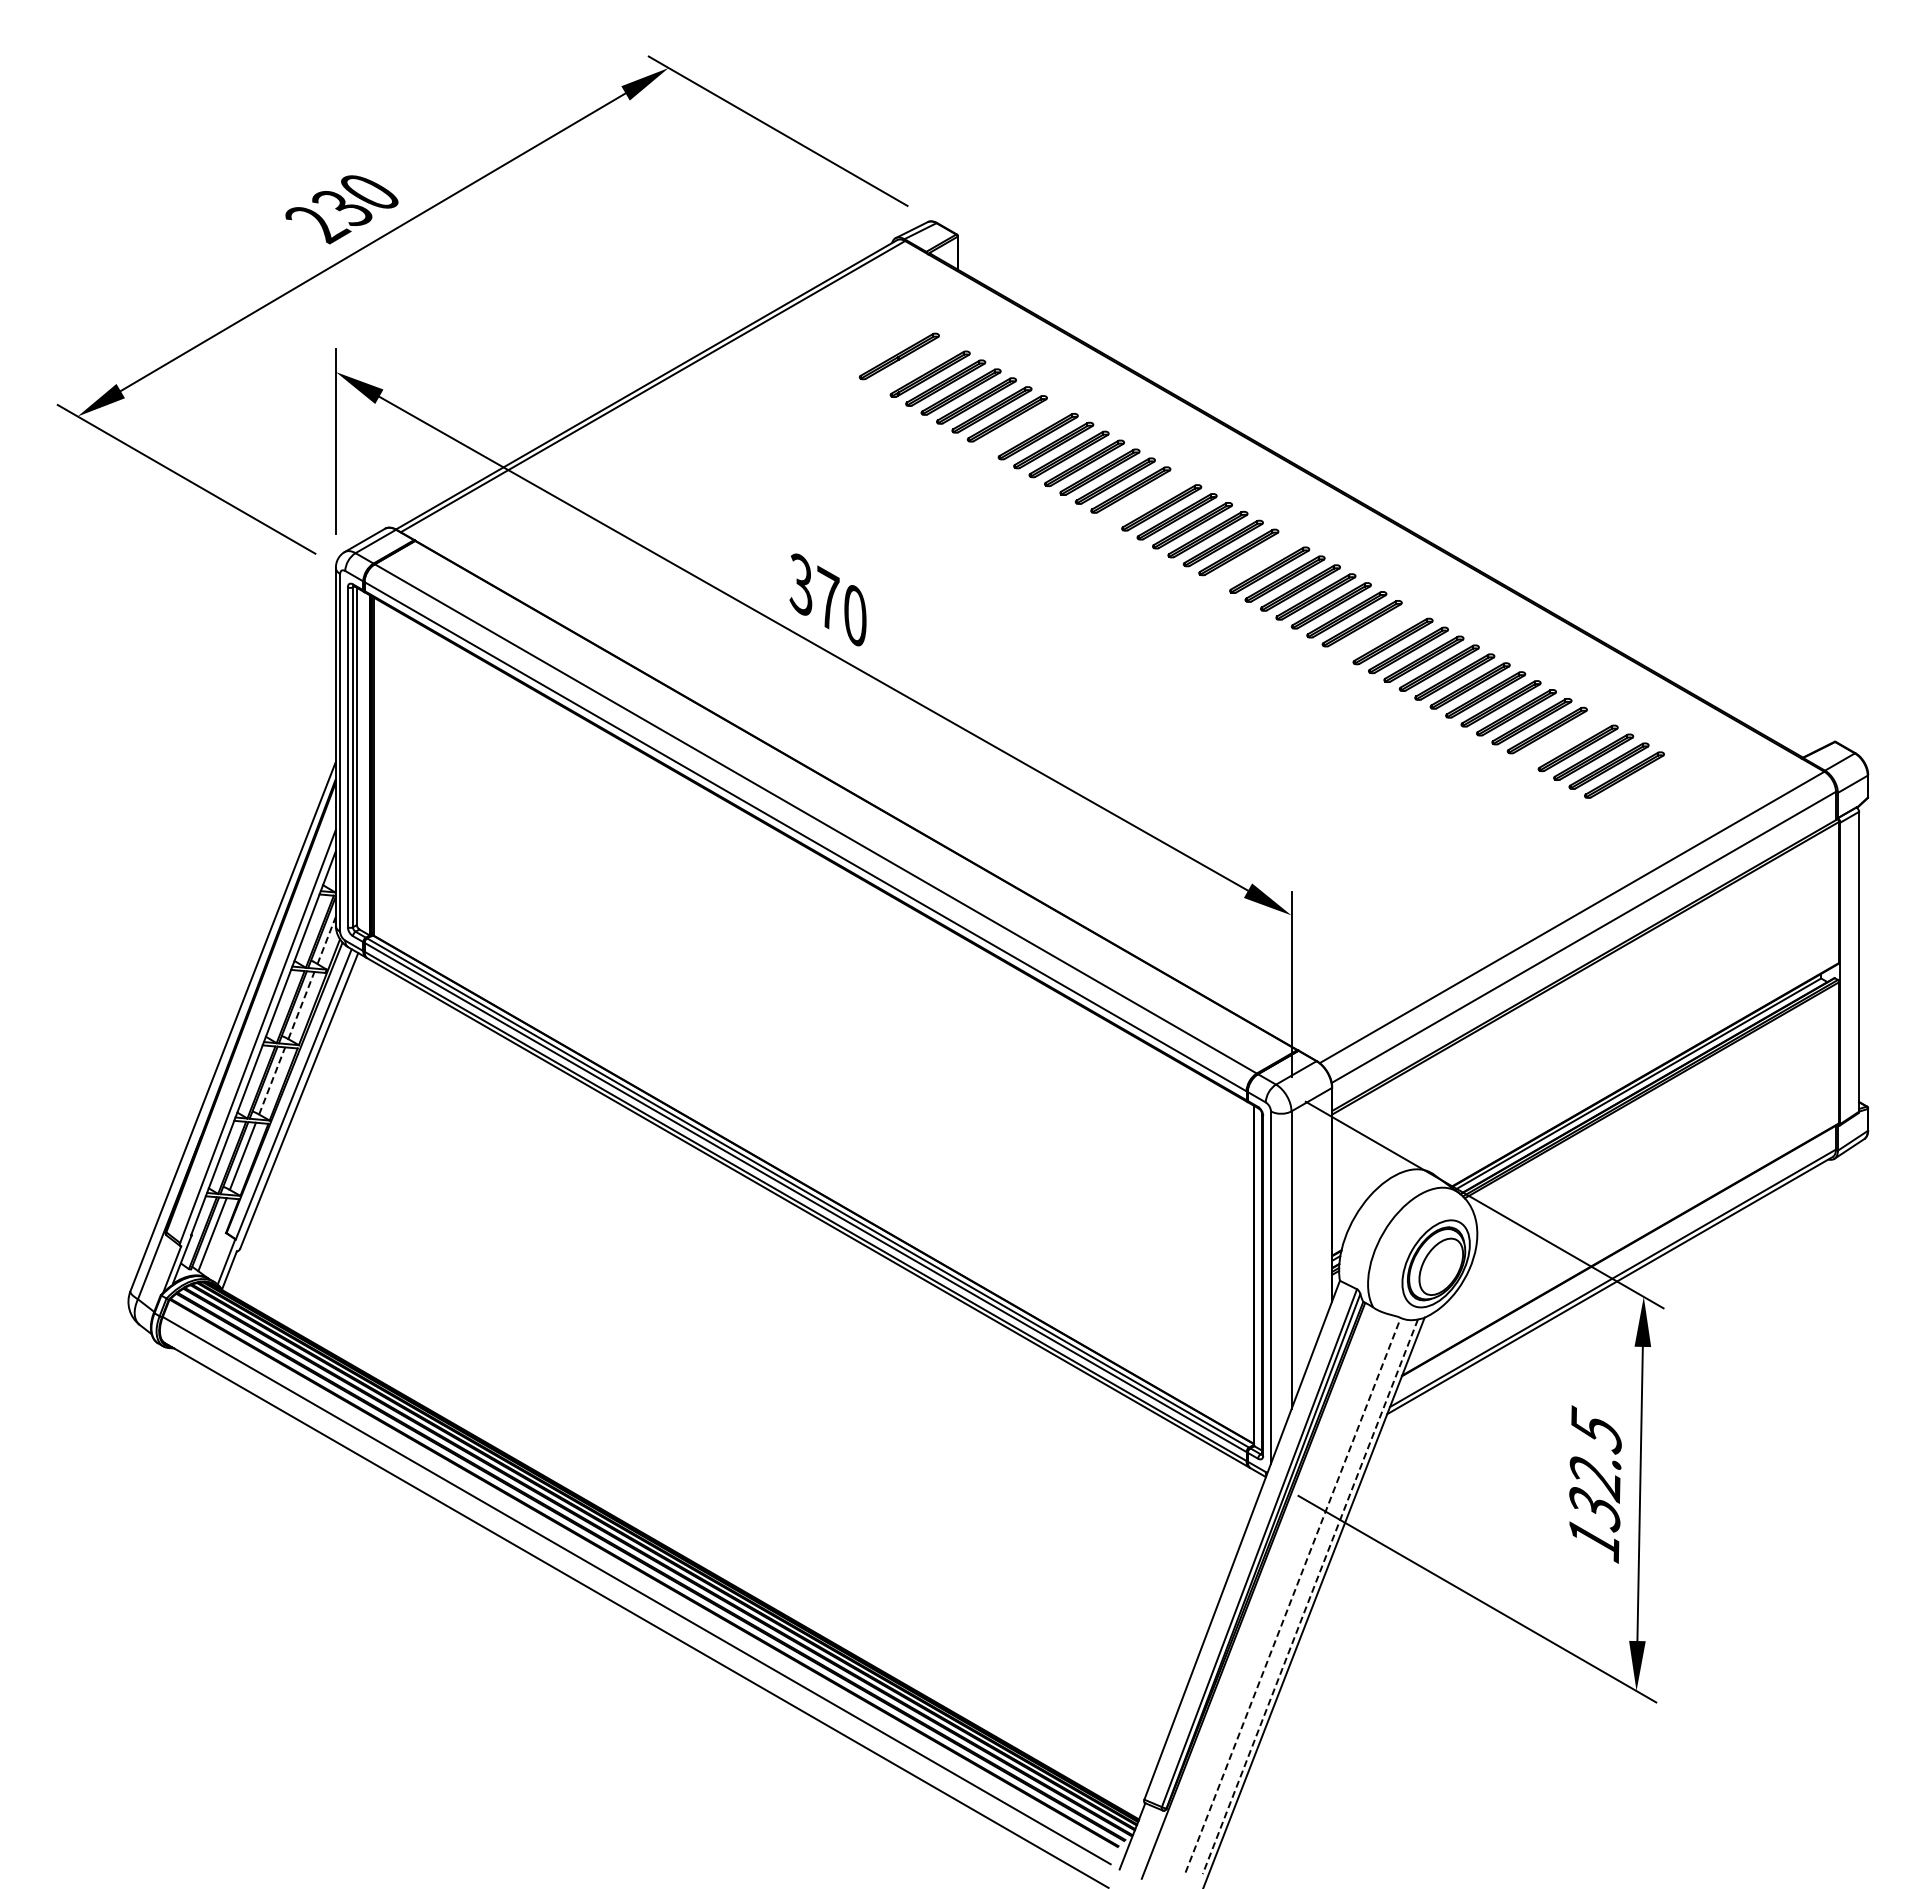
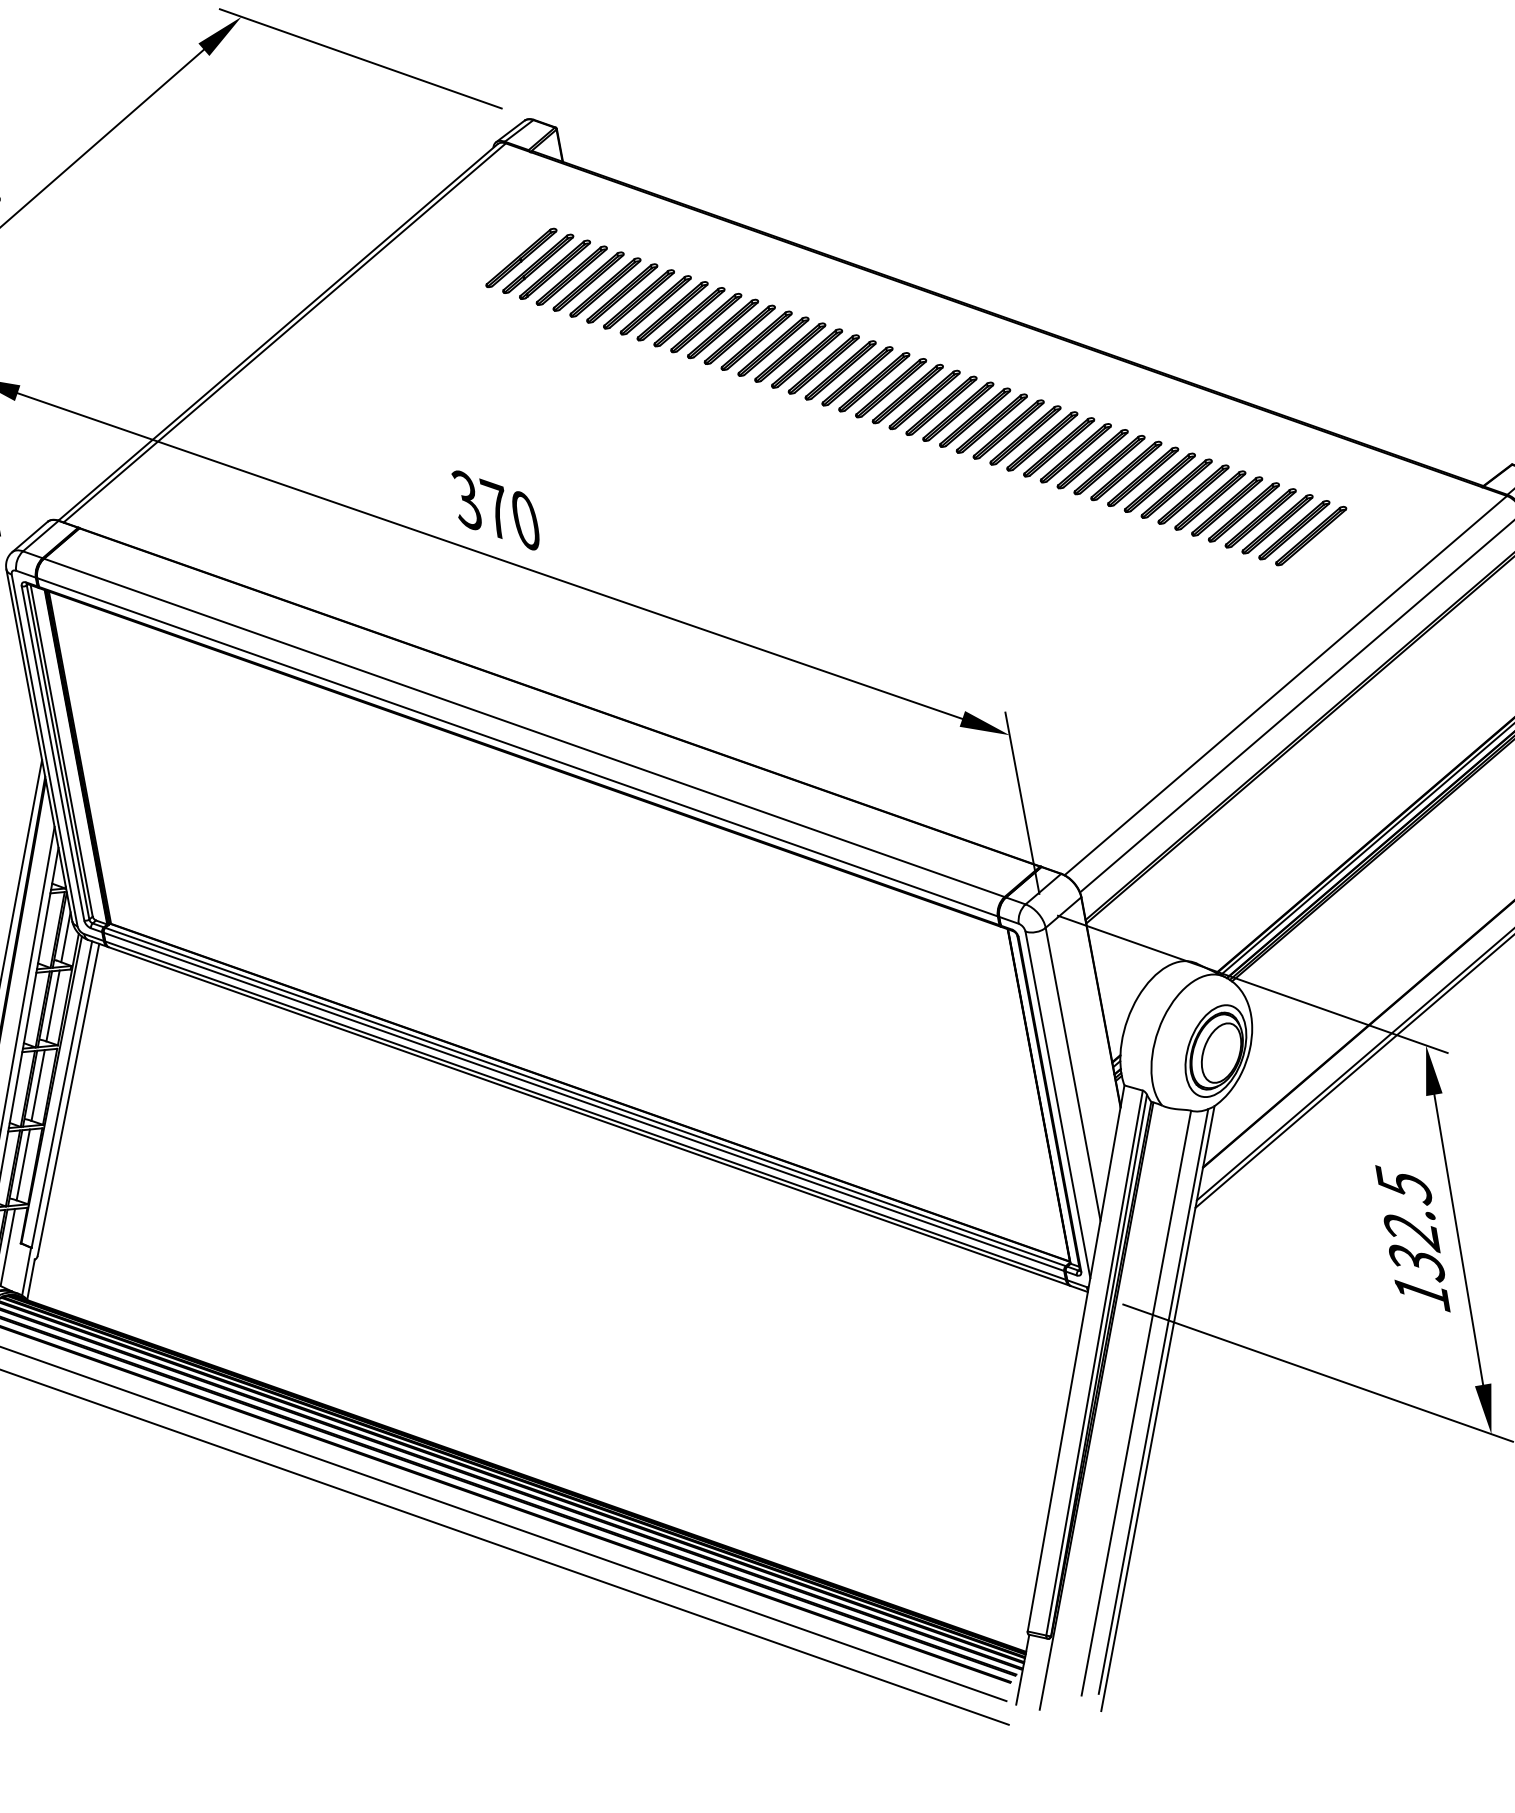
part: (914, 365) -> (537, 264), added
part: (1022, 427) -> (655, 305), added
part: (1145, 498) -> (789, 352), added
part: (1253, 560) -> (907, 393), added
part: (1377, 632) -> (1042, 441), added
part: (1562, 739) -> (1243, 512), added
line: (326, 939) -> (65, 936), dashed -> solid
line: (301, 1005) -> (53, 1005), dashed -> solid
line: (272, 1080) -> (38, 1084), dashed -> solid
line: (1293, 1594) -> (1136, 1402), dashed -> solid
line: (1310, 1597) -> (1153, 1402), dashed -> solid

